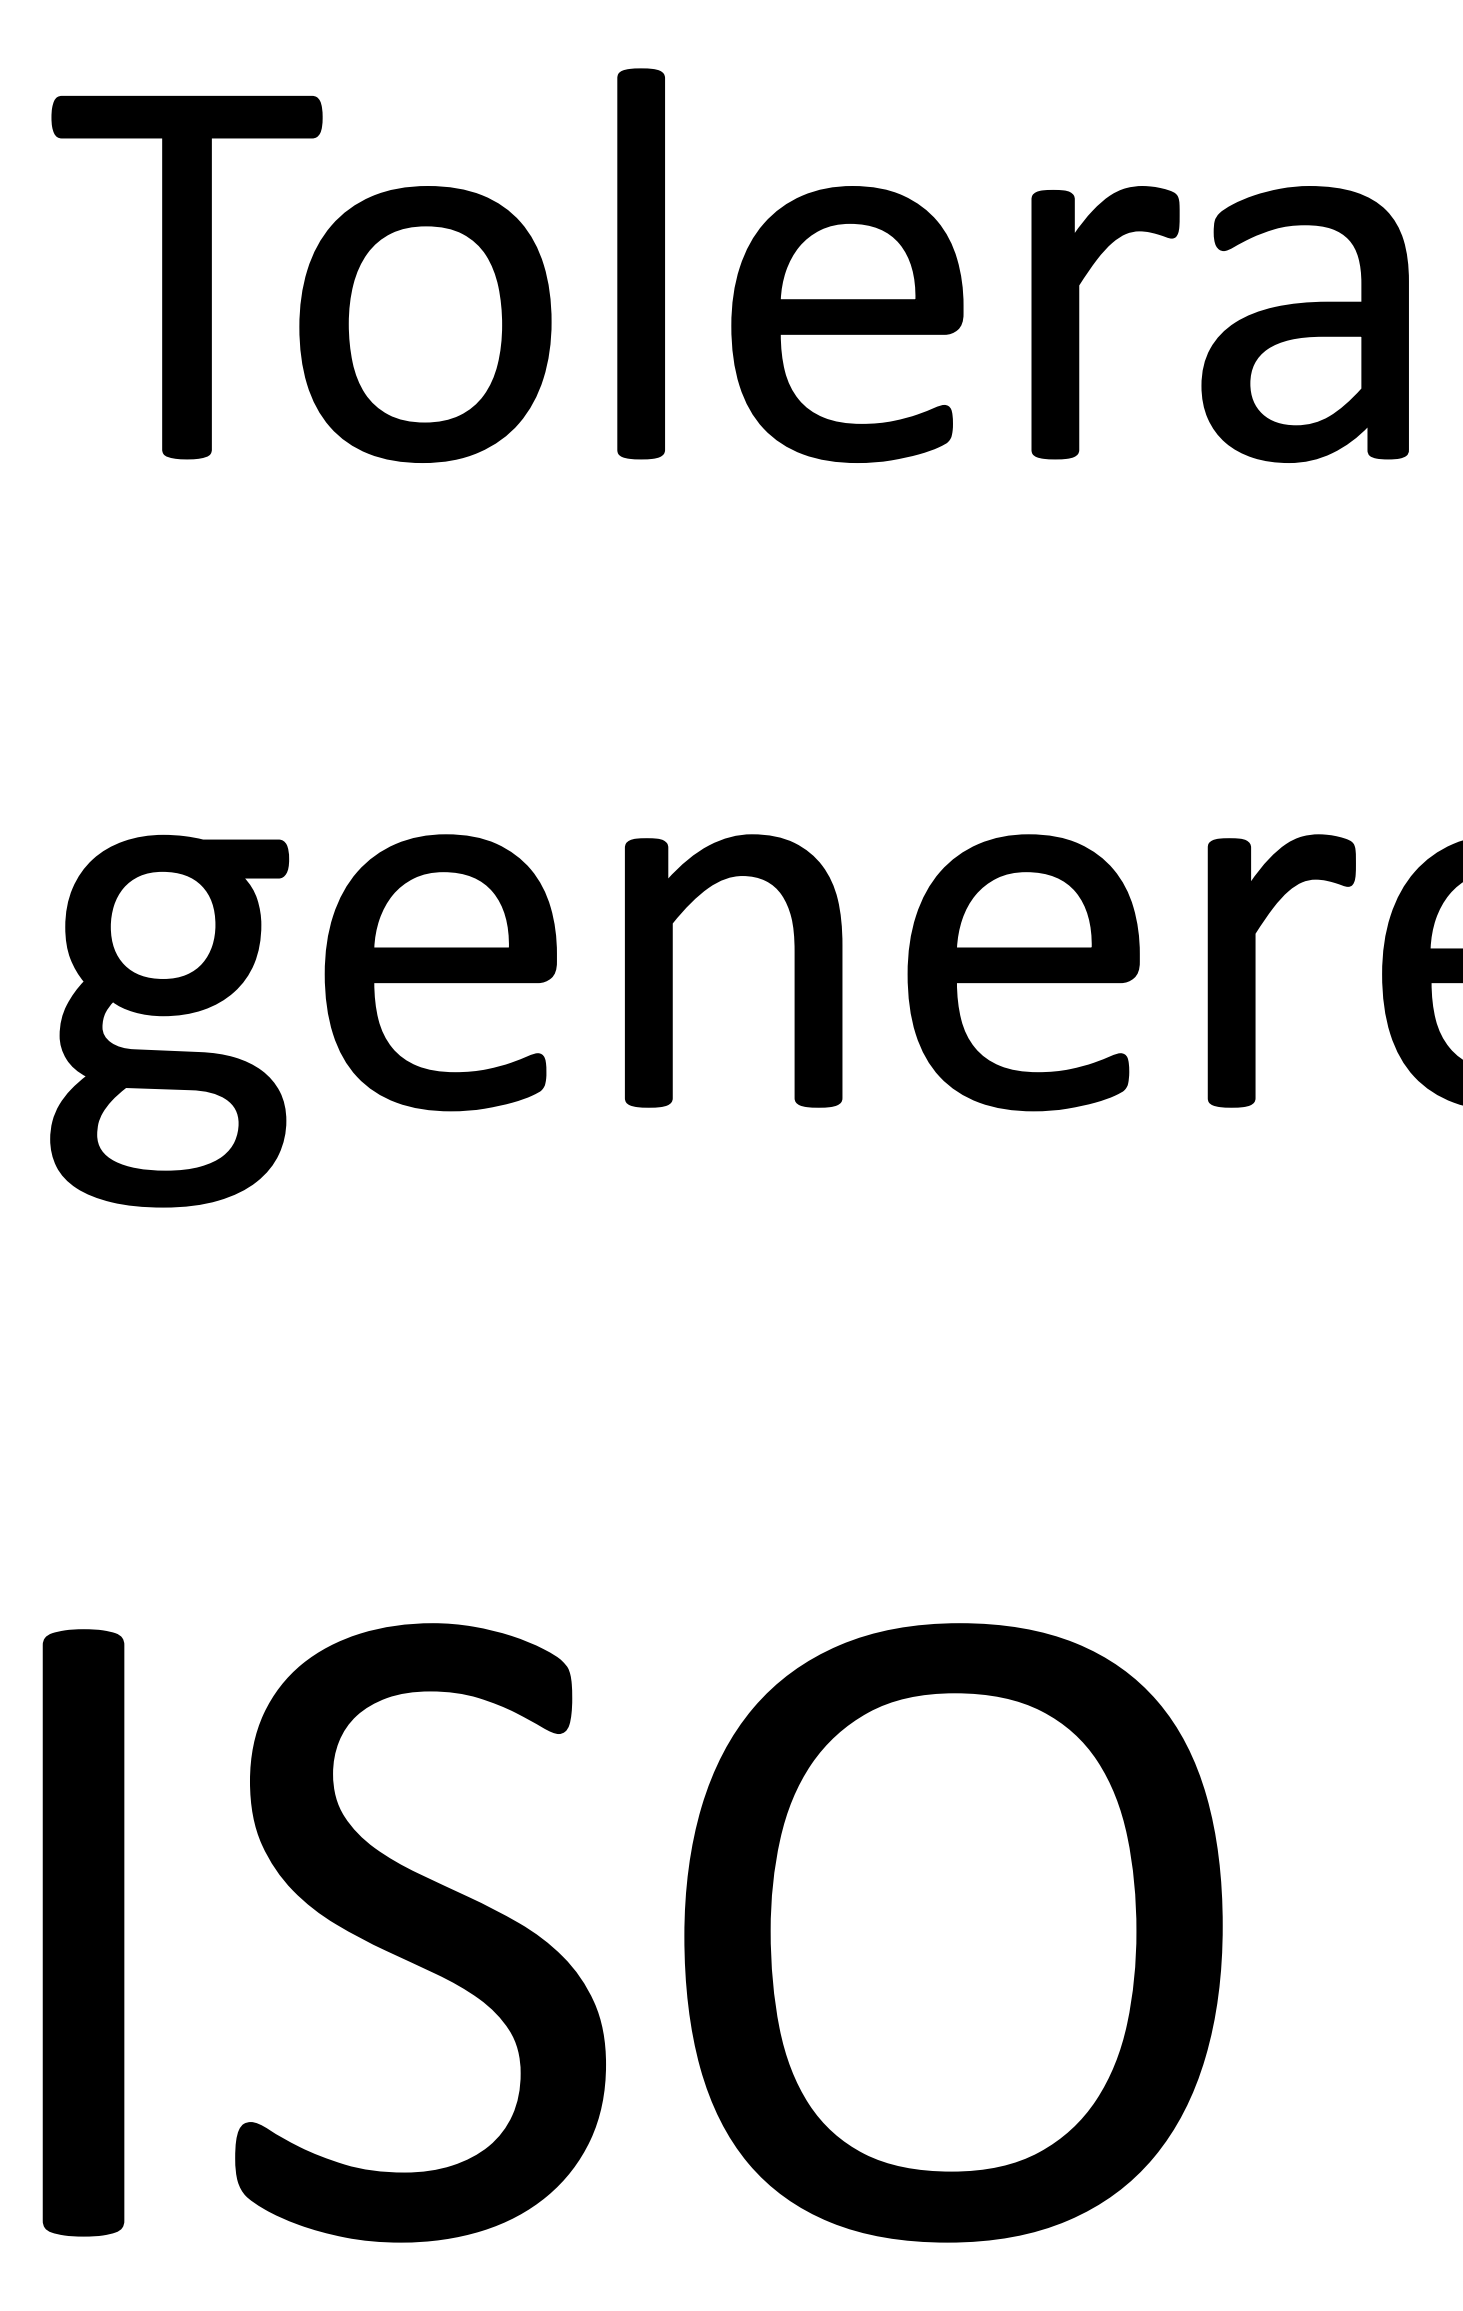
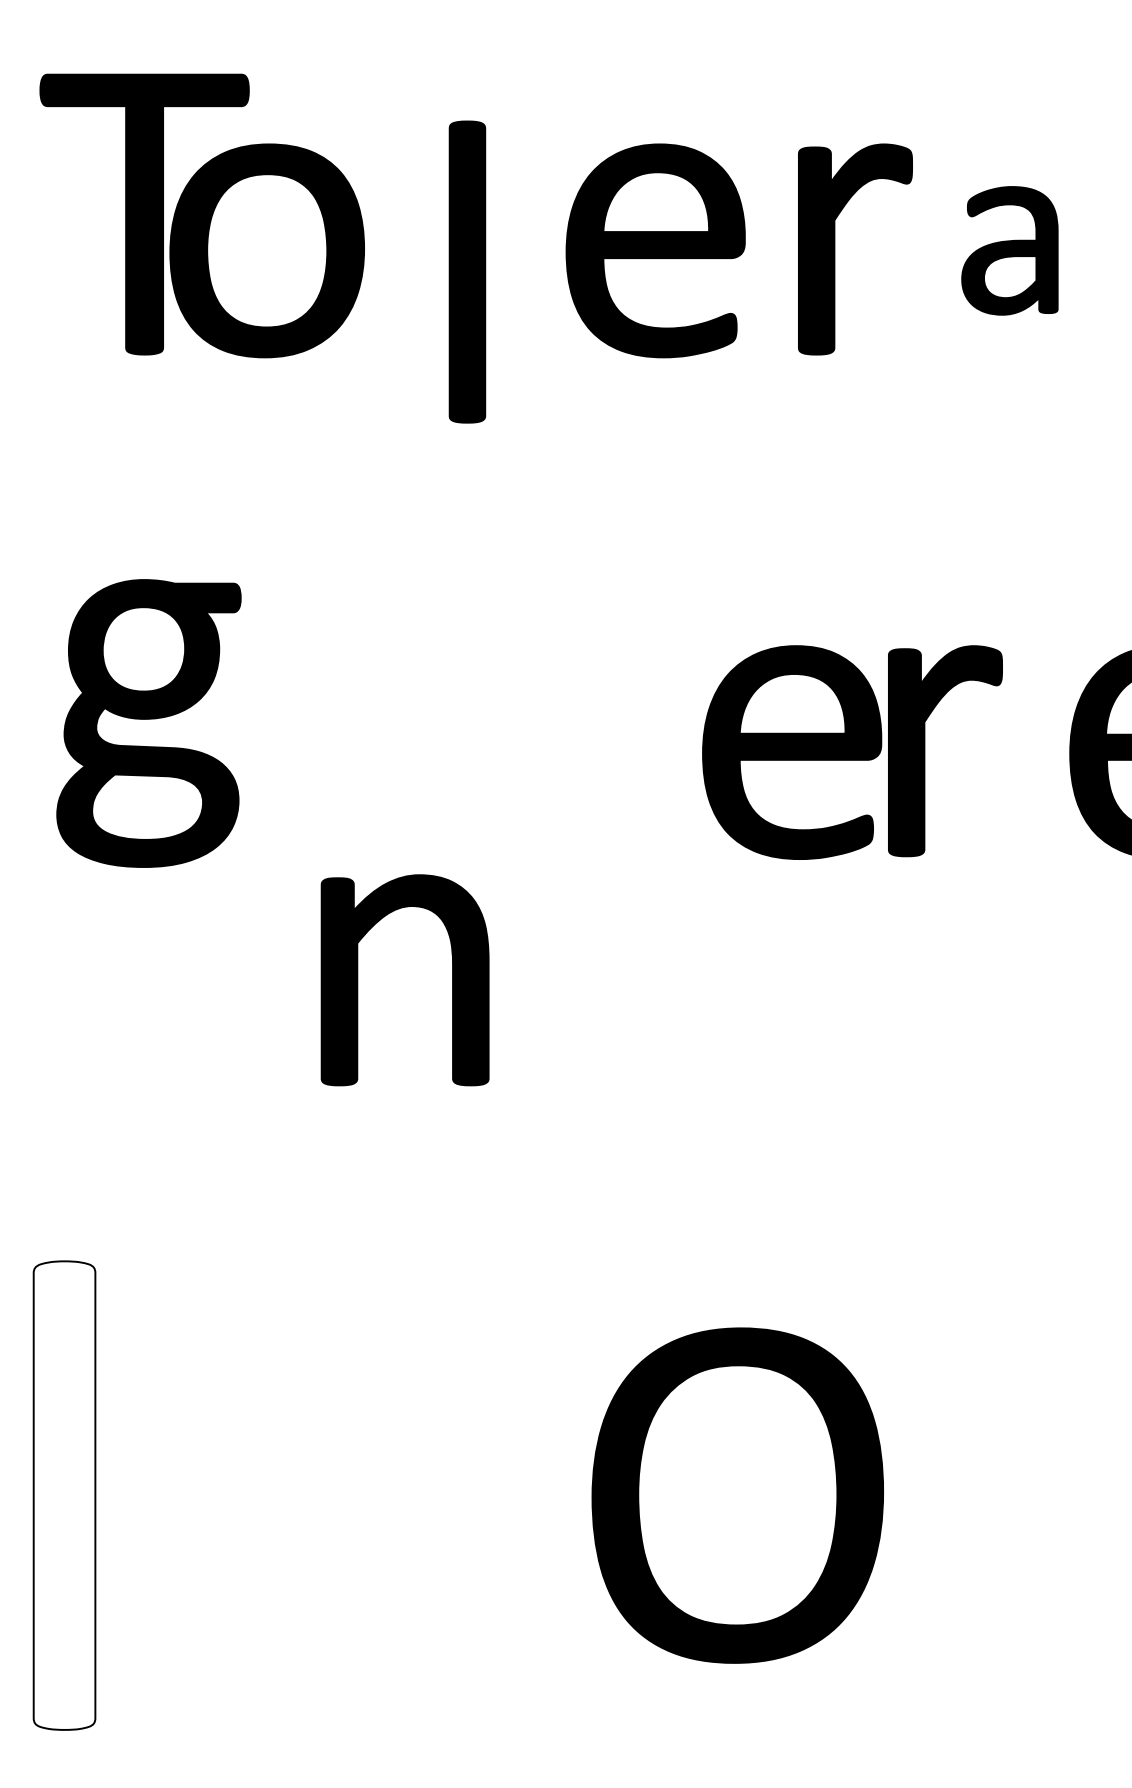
part: (640, 263) -> (466, 271), moved
part: (425, 324) -> (267, 250), moved
part: (1304, 324) -> (1009, 250), size x0.6
part: (672, 970) -> (357, 979), moved
part: (1255, 970) -> (925, 750), moved
part: (440, 972) -> (340, 752), removed
part: (169, 1020) -> (148, 722), moved
fill: (83, 1932) -> (64, 1495), removed
part: (420, 1932) -> (325, 1495), removed
part: (953, 1932) -> (737, 1495), size x0.7

